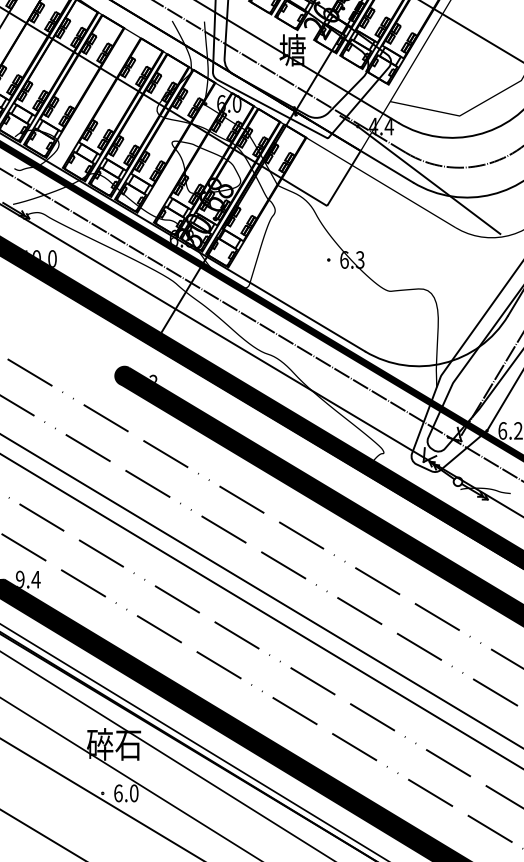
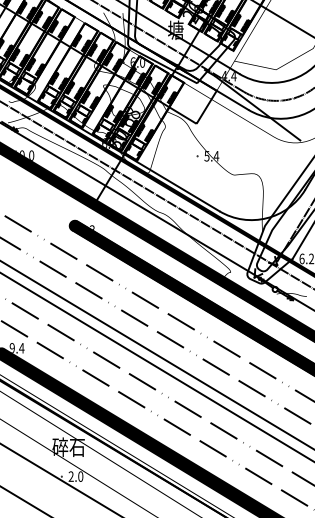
text: (351, 260) -> (211, 156), 6.3 -> 5.4
text: (117, 793) -> (70, 476), 6.0 -> 2.0

